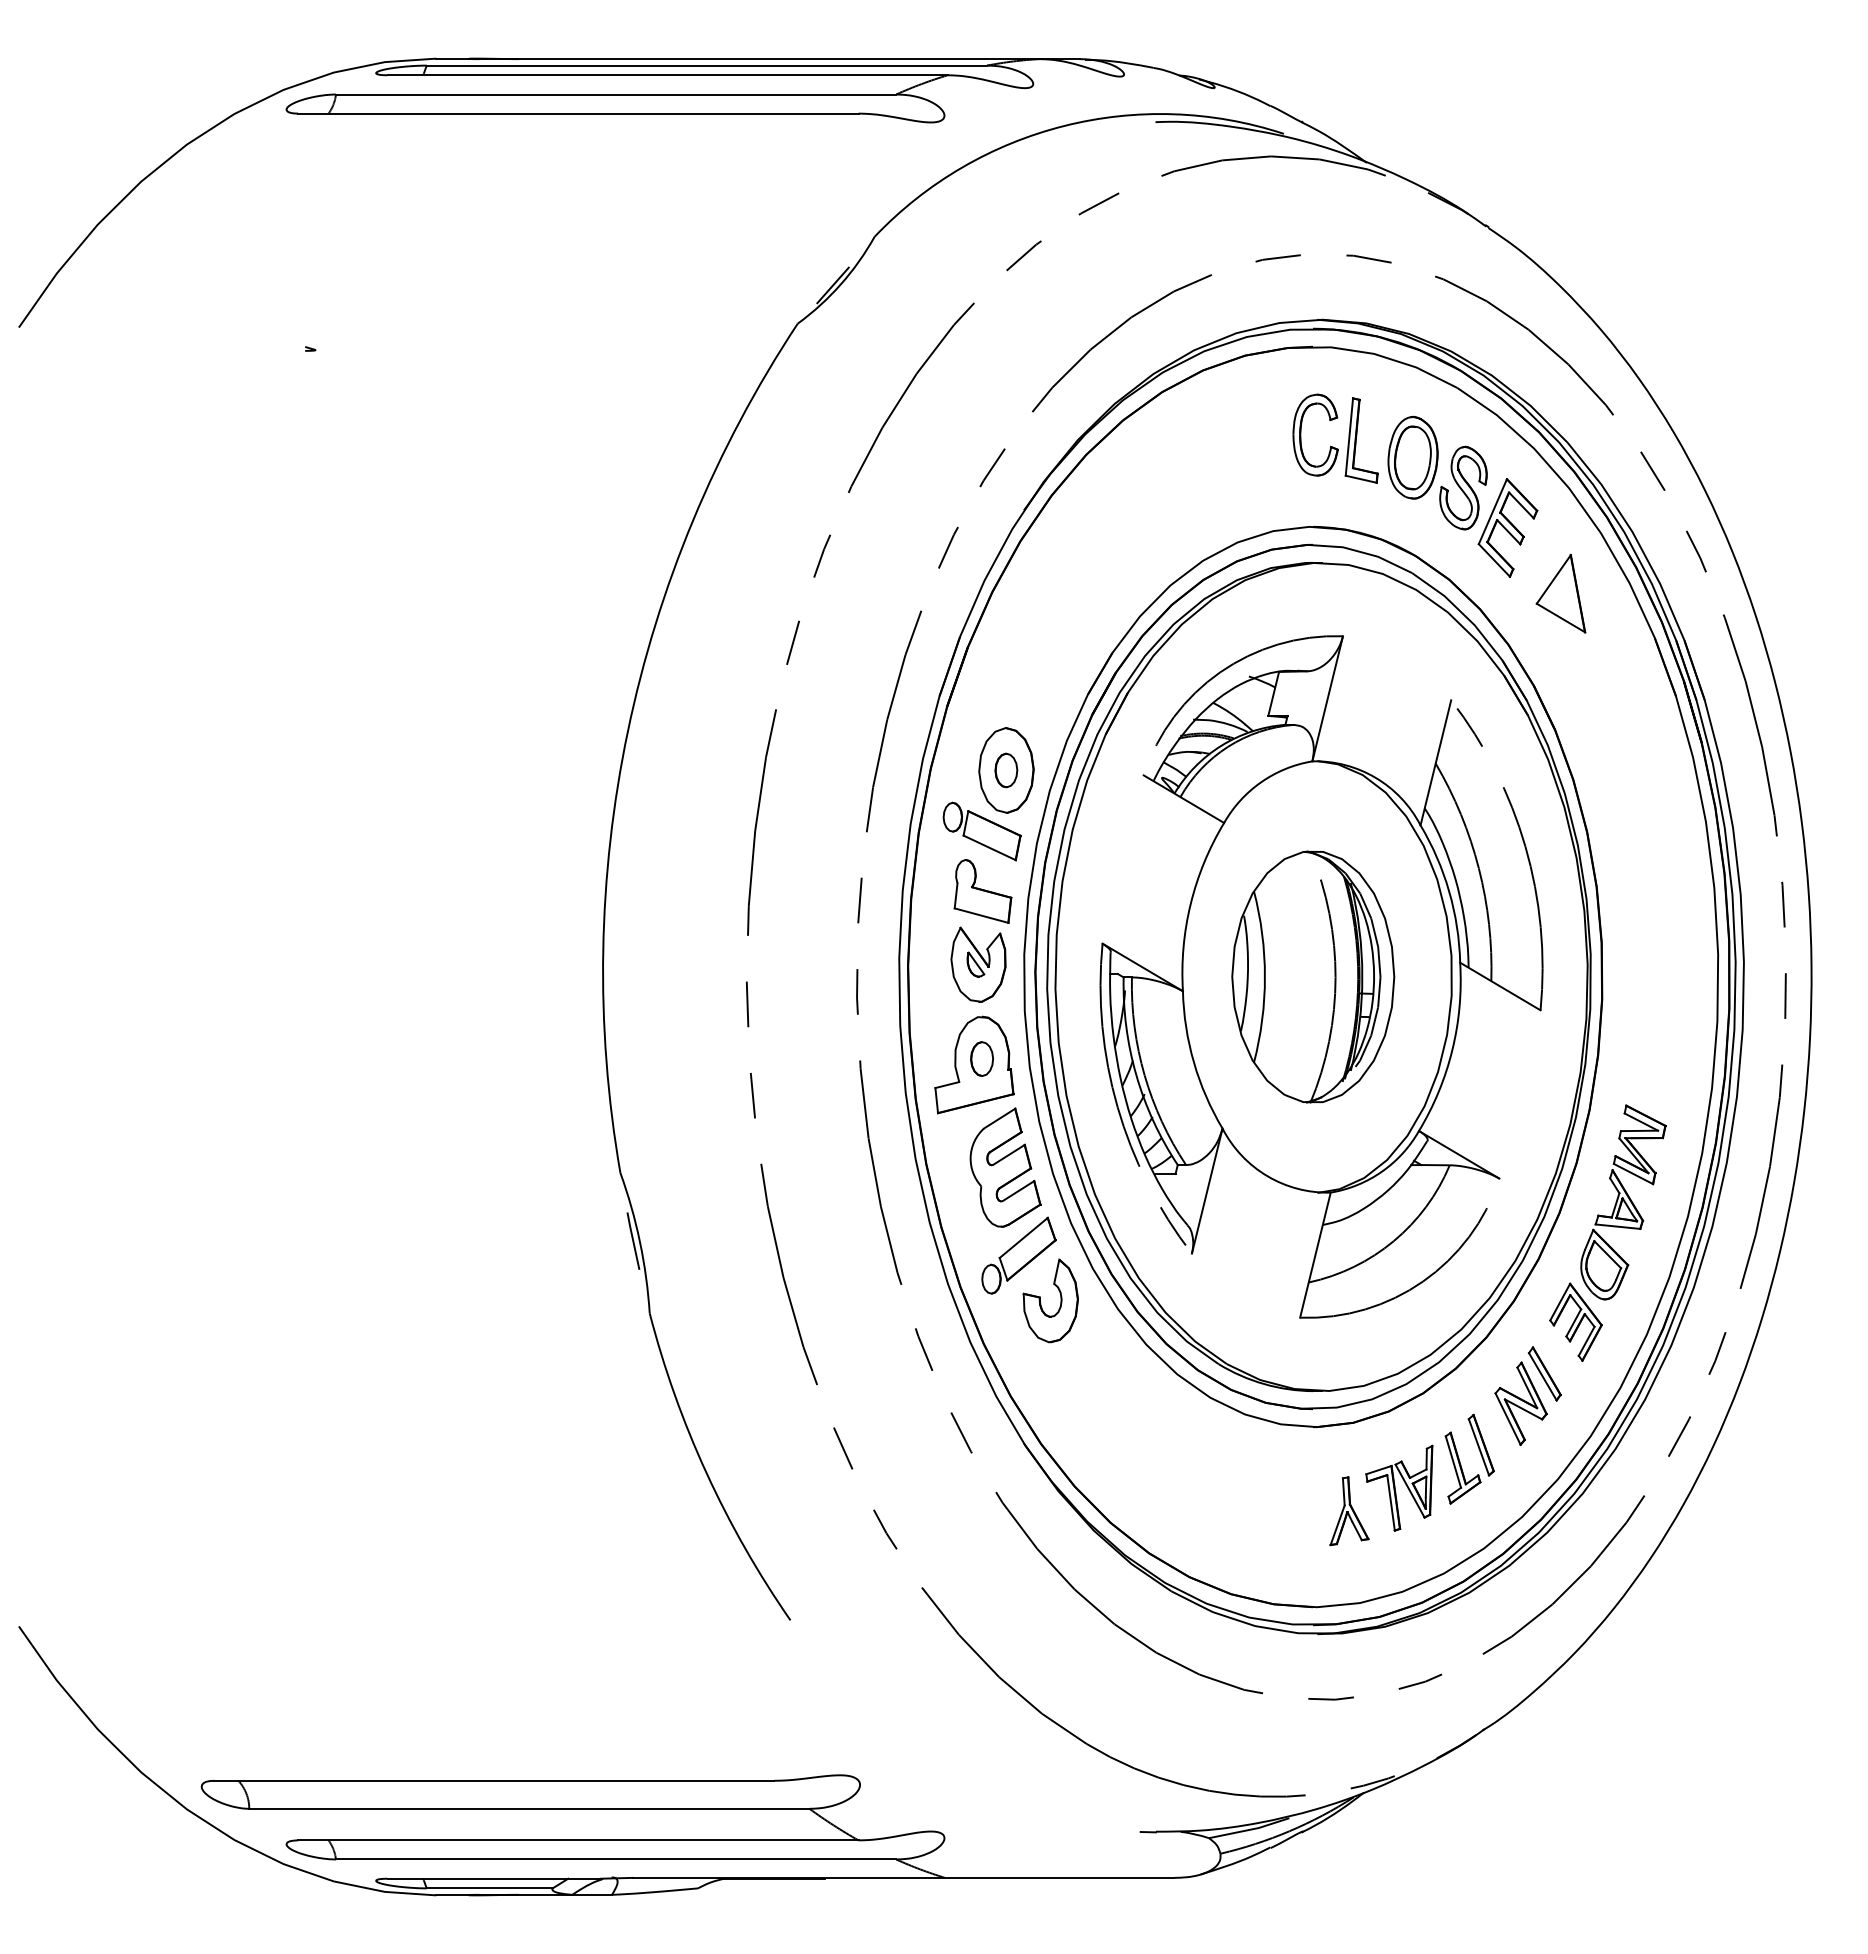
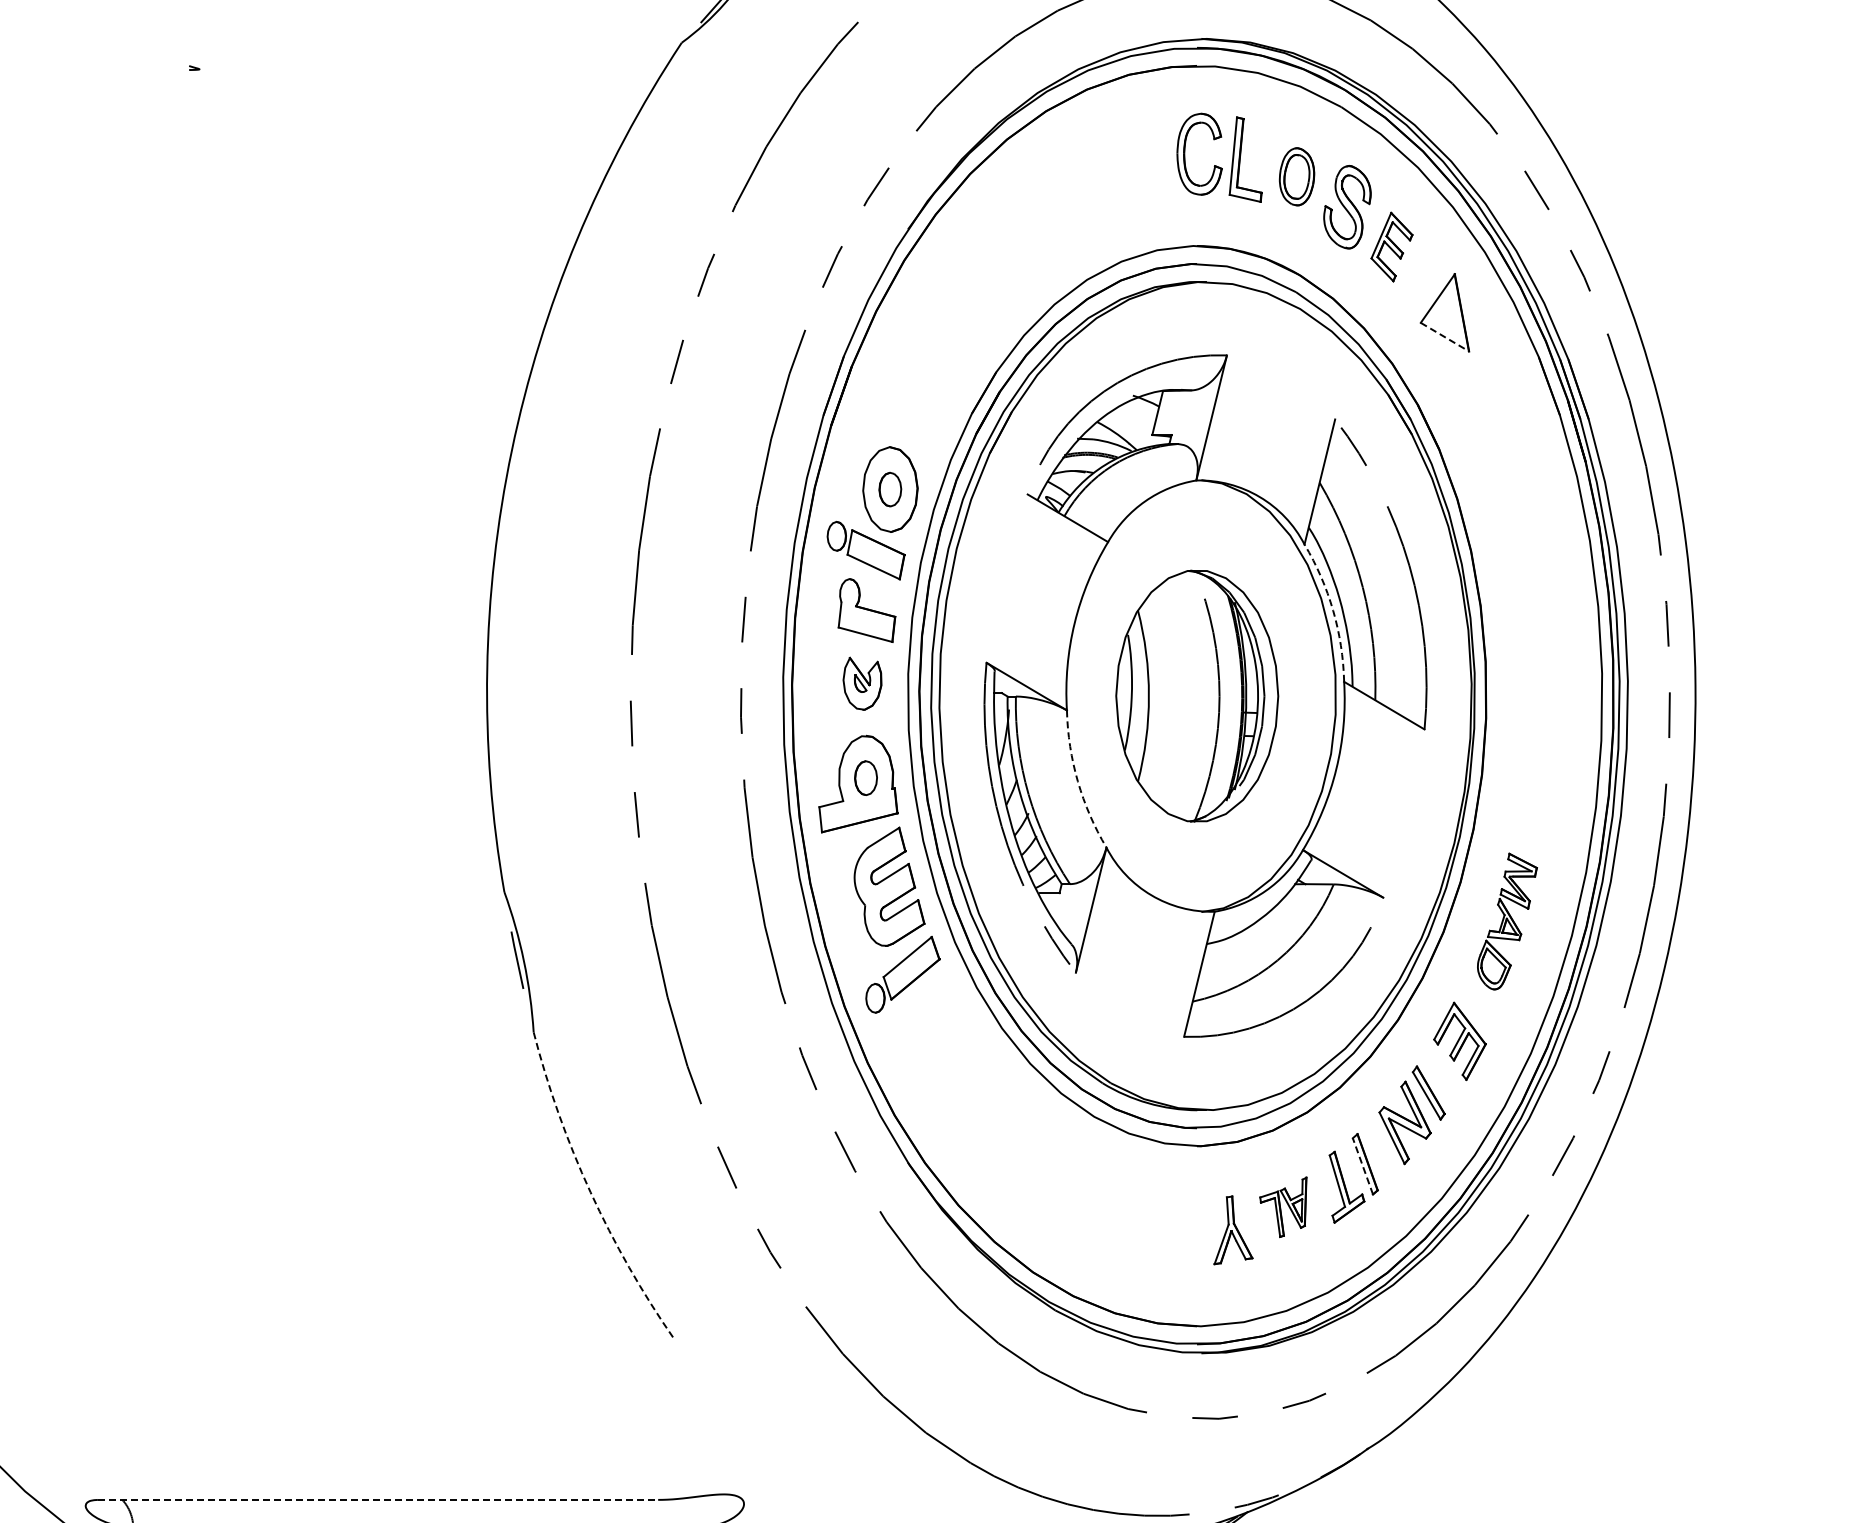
part: (1412, 457) -> (1296, 176), size x0.7
part: (1507, 527) -> (1391, 246), size x0.7
line: (1561, 618) -> (1445, 337), solid -> dashed
arc: (1449, 891) -> (1333, 610), solid -> dashed
part: (978, 964) -> (862, 683), size x0.7
arc: (1193, 1062) -> (1077, 781), solid -> dashed
part: (1623, 1202) -> (1507, 921), size x0.7
part: (1041, 1303) -> (925, 1022), removed
line: (1478, 1447) -> (1362, 1166), solid -> dashed
arc: (706, 1473) -> (590, 1192), solid -> dashed
part: (1399, 1487) -> (1283, 1206), size x0.7
line: (494, 1780) -> (378, 1499), solid -> dashed

